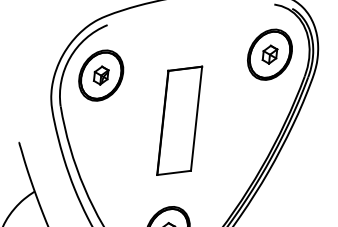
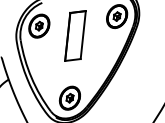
part: (179, 119) -> (75, 35), moved

